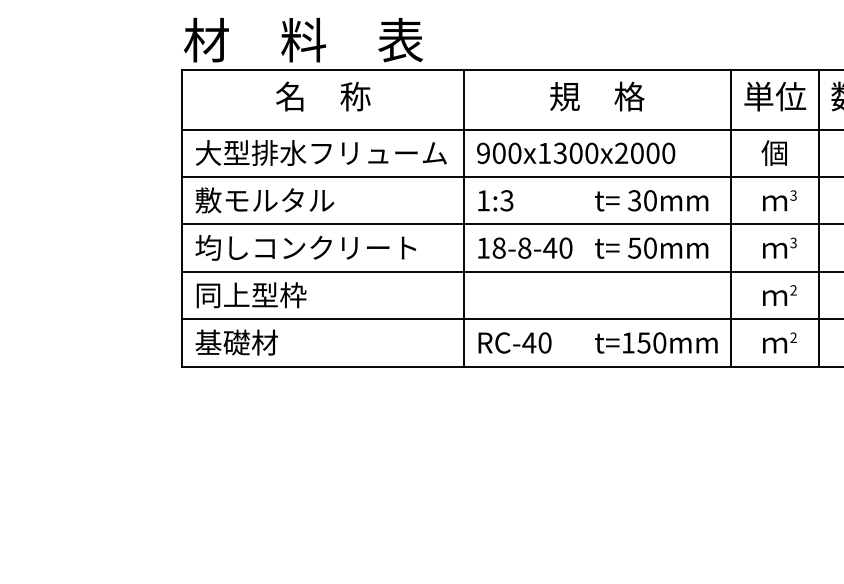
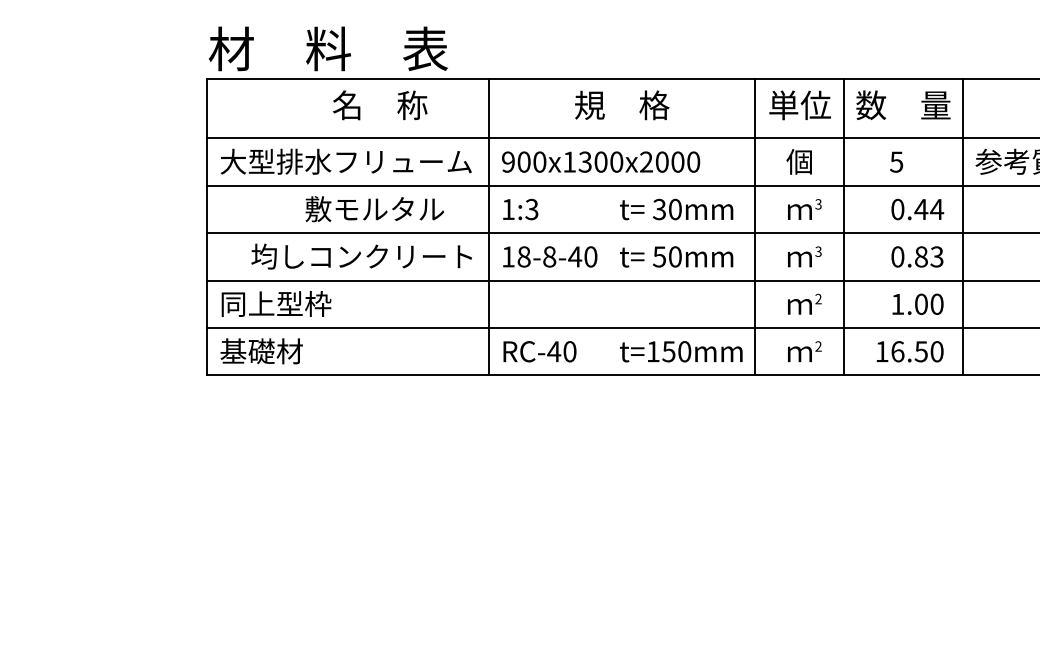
text: (323, 96) -> (380, 105), moved
text: (264, 200) -> (374, 209), moved
text: (305, 247) -> (361, 256), moved

